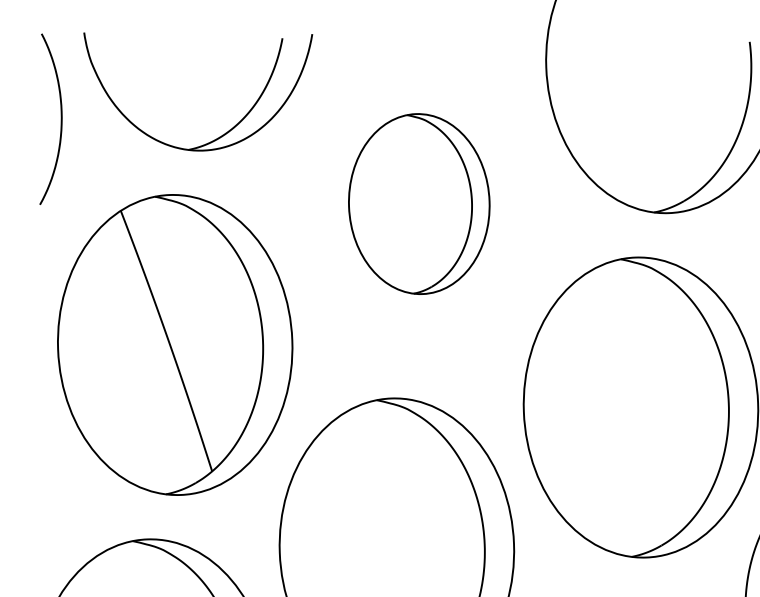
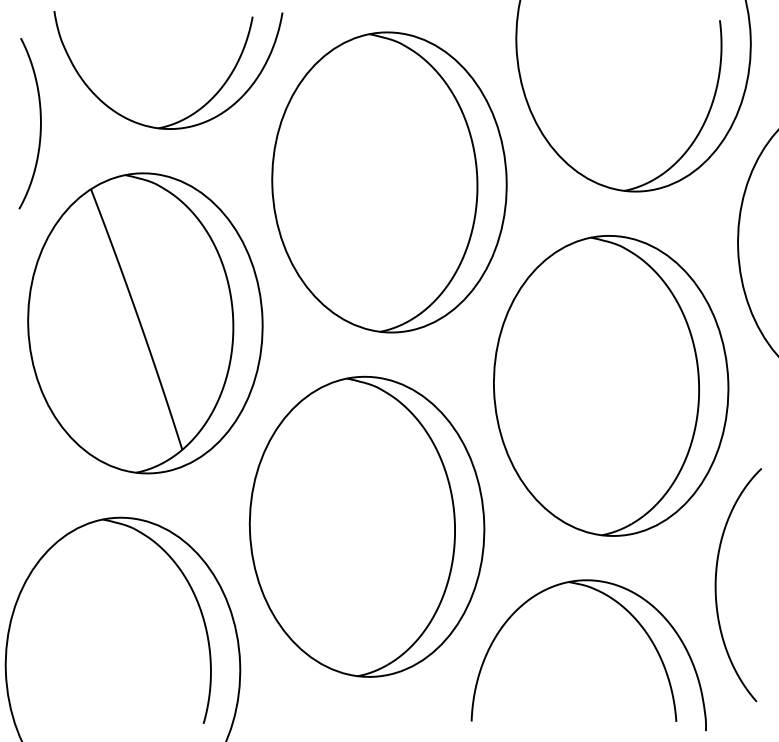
curve: (61, 119) -> (40, 123), moved
part: (419, 204) -> (389, 182), size x1.67

